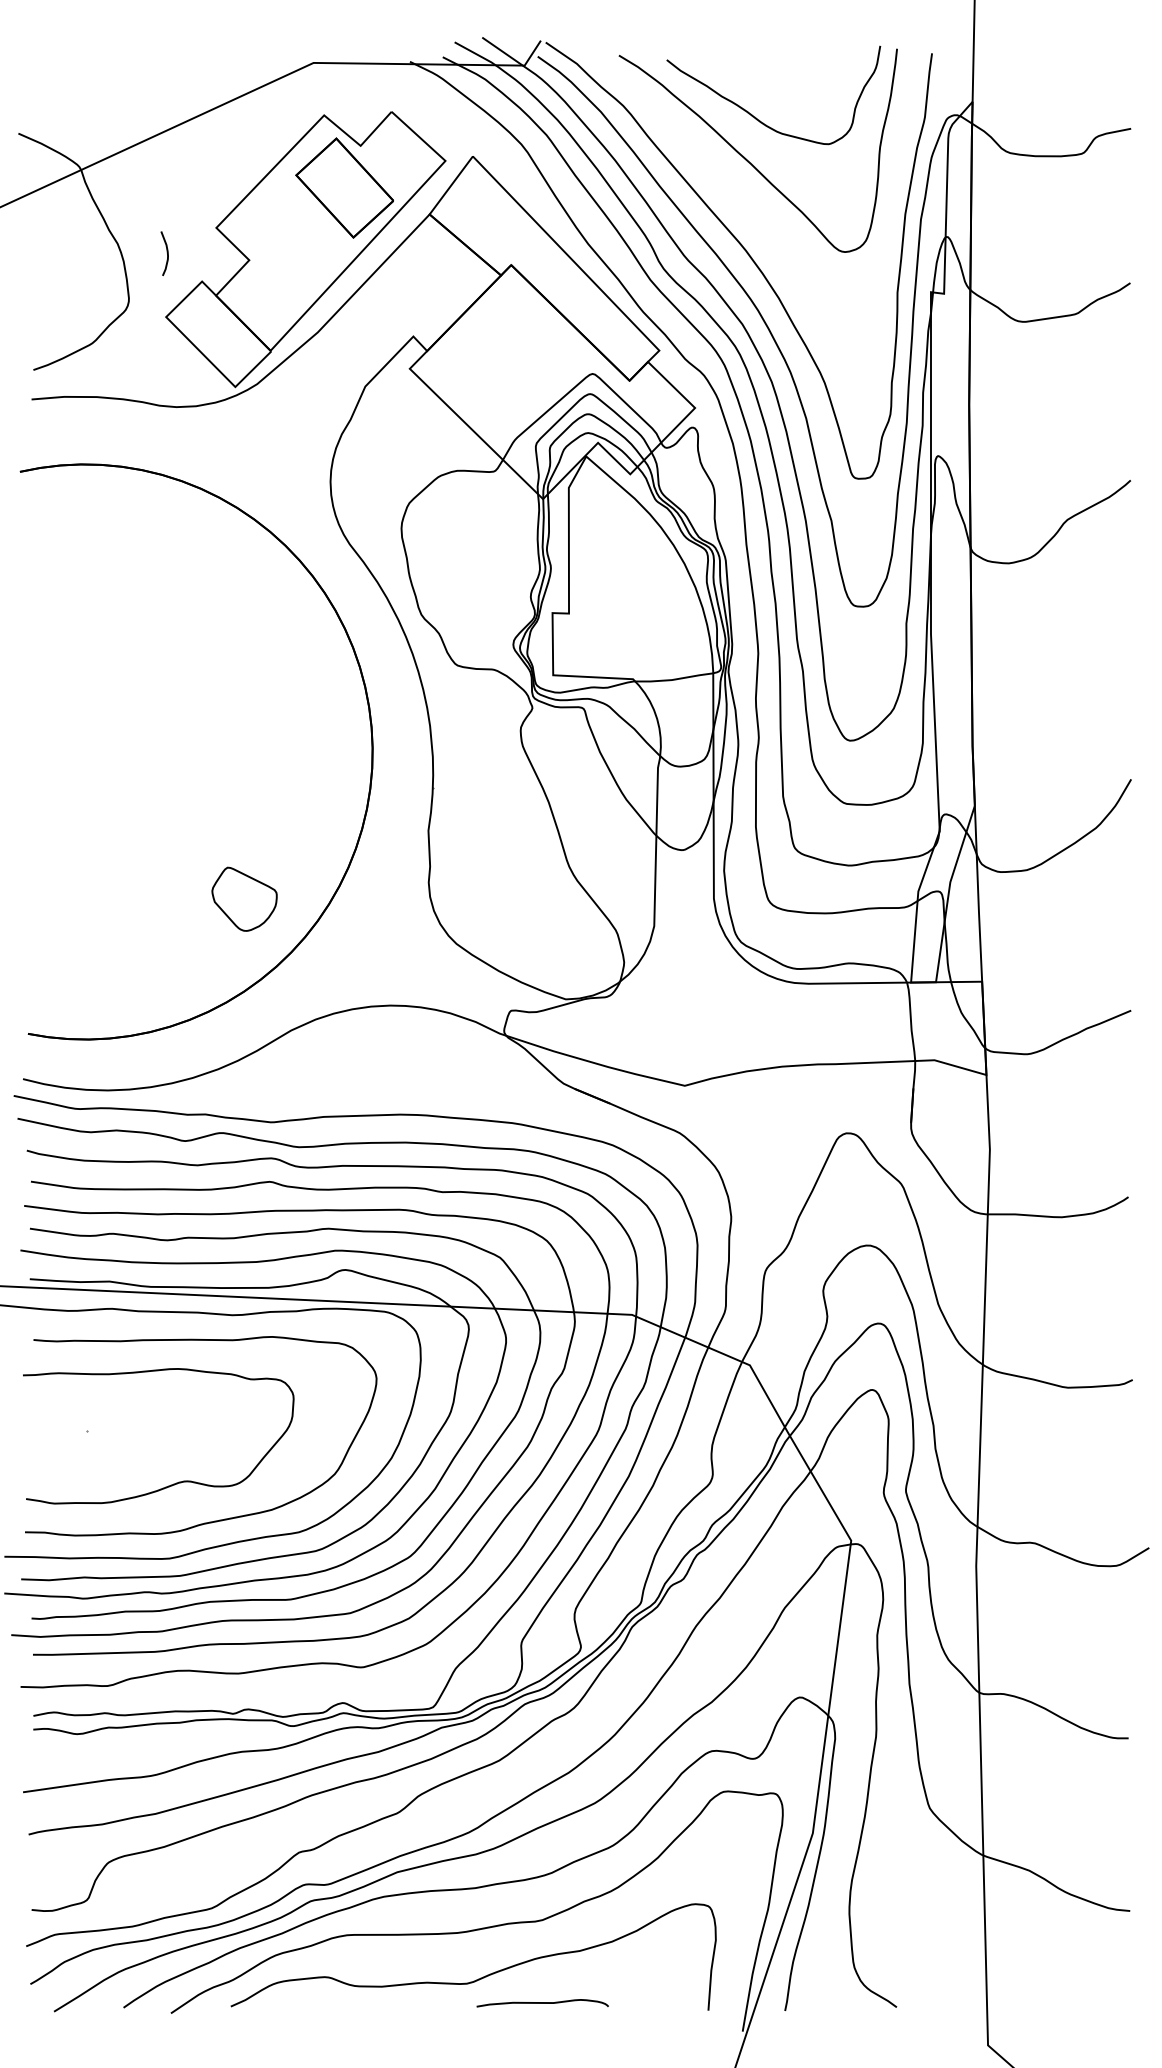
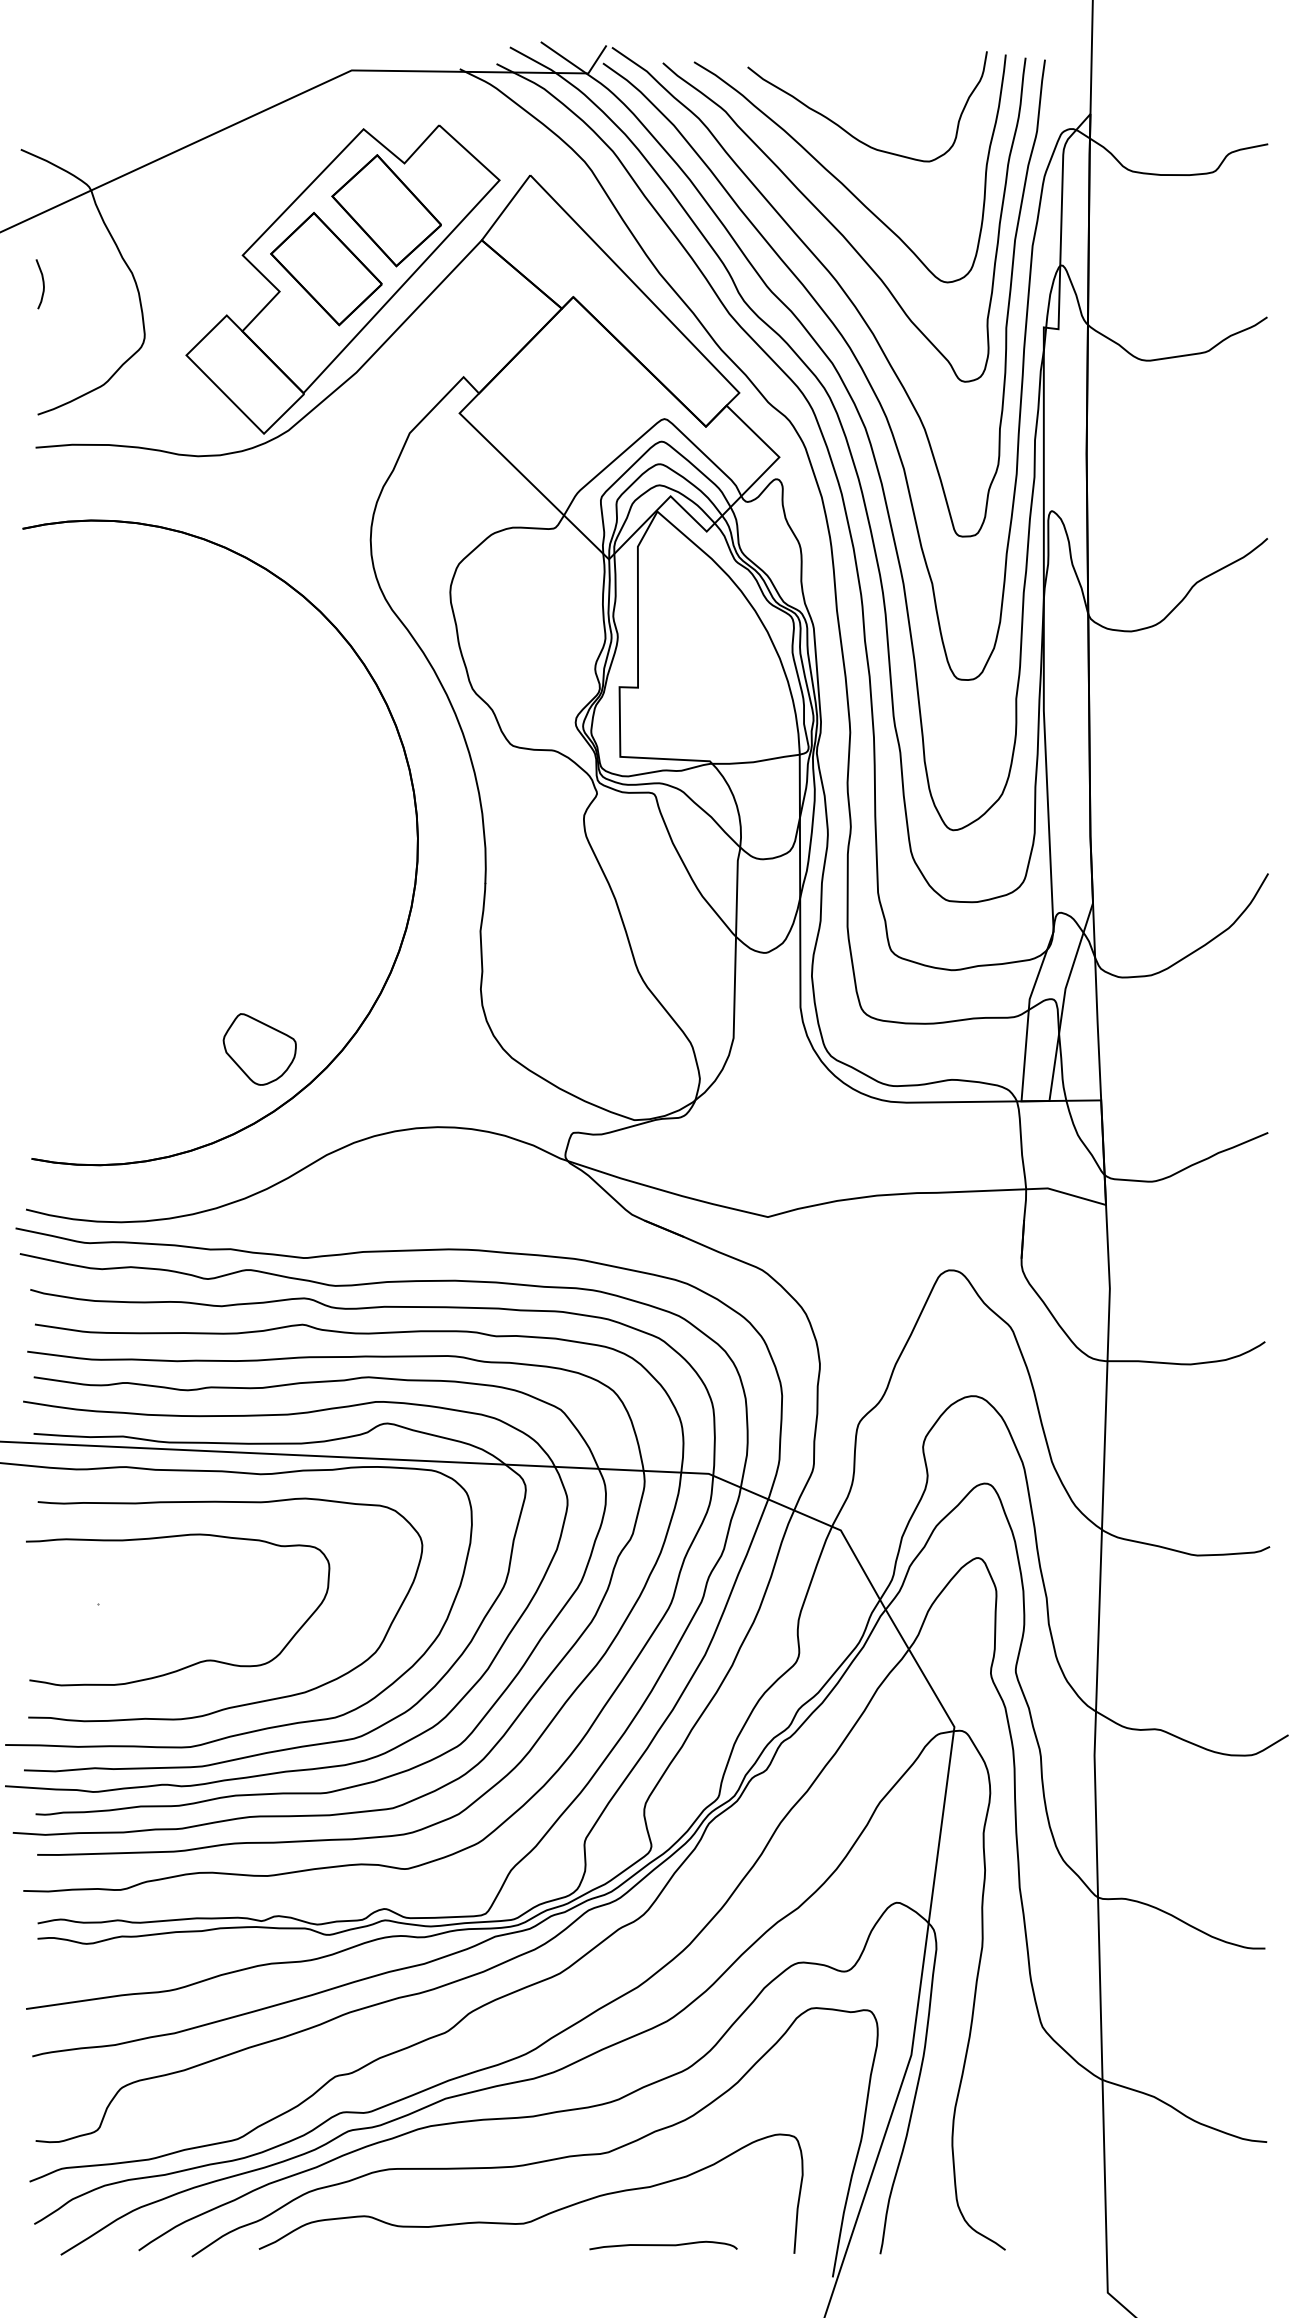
curve: (746, 203) -> (837, 228), added
part: (290, 240) -> (325, 269), added
curve: (166, 252) -> (42, 282), moved
part: (244, 898) -> (259, 1048), moved
curve: (542, 2003) -> (663, 2245), moved

